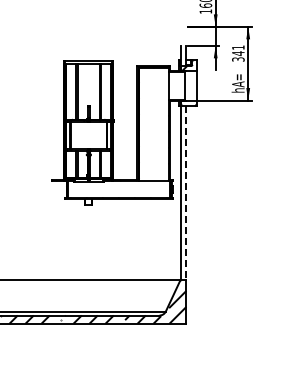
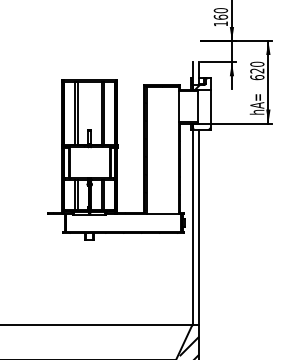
text: (238, 53) -> (257, 70), 341 -> 620
line: (186, 193) -> (199, 227), dashed -> solid

